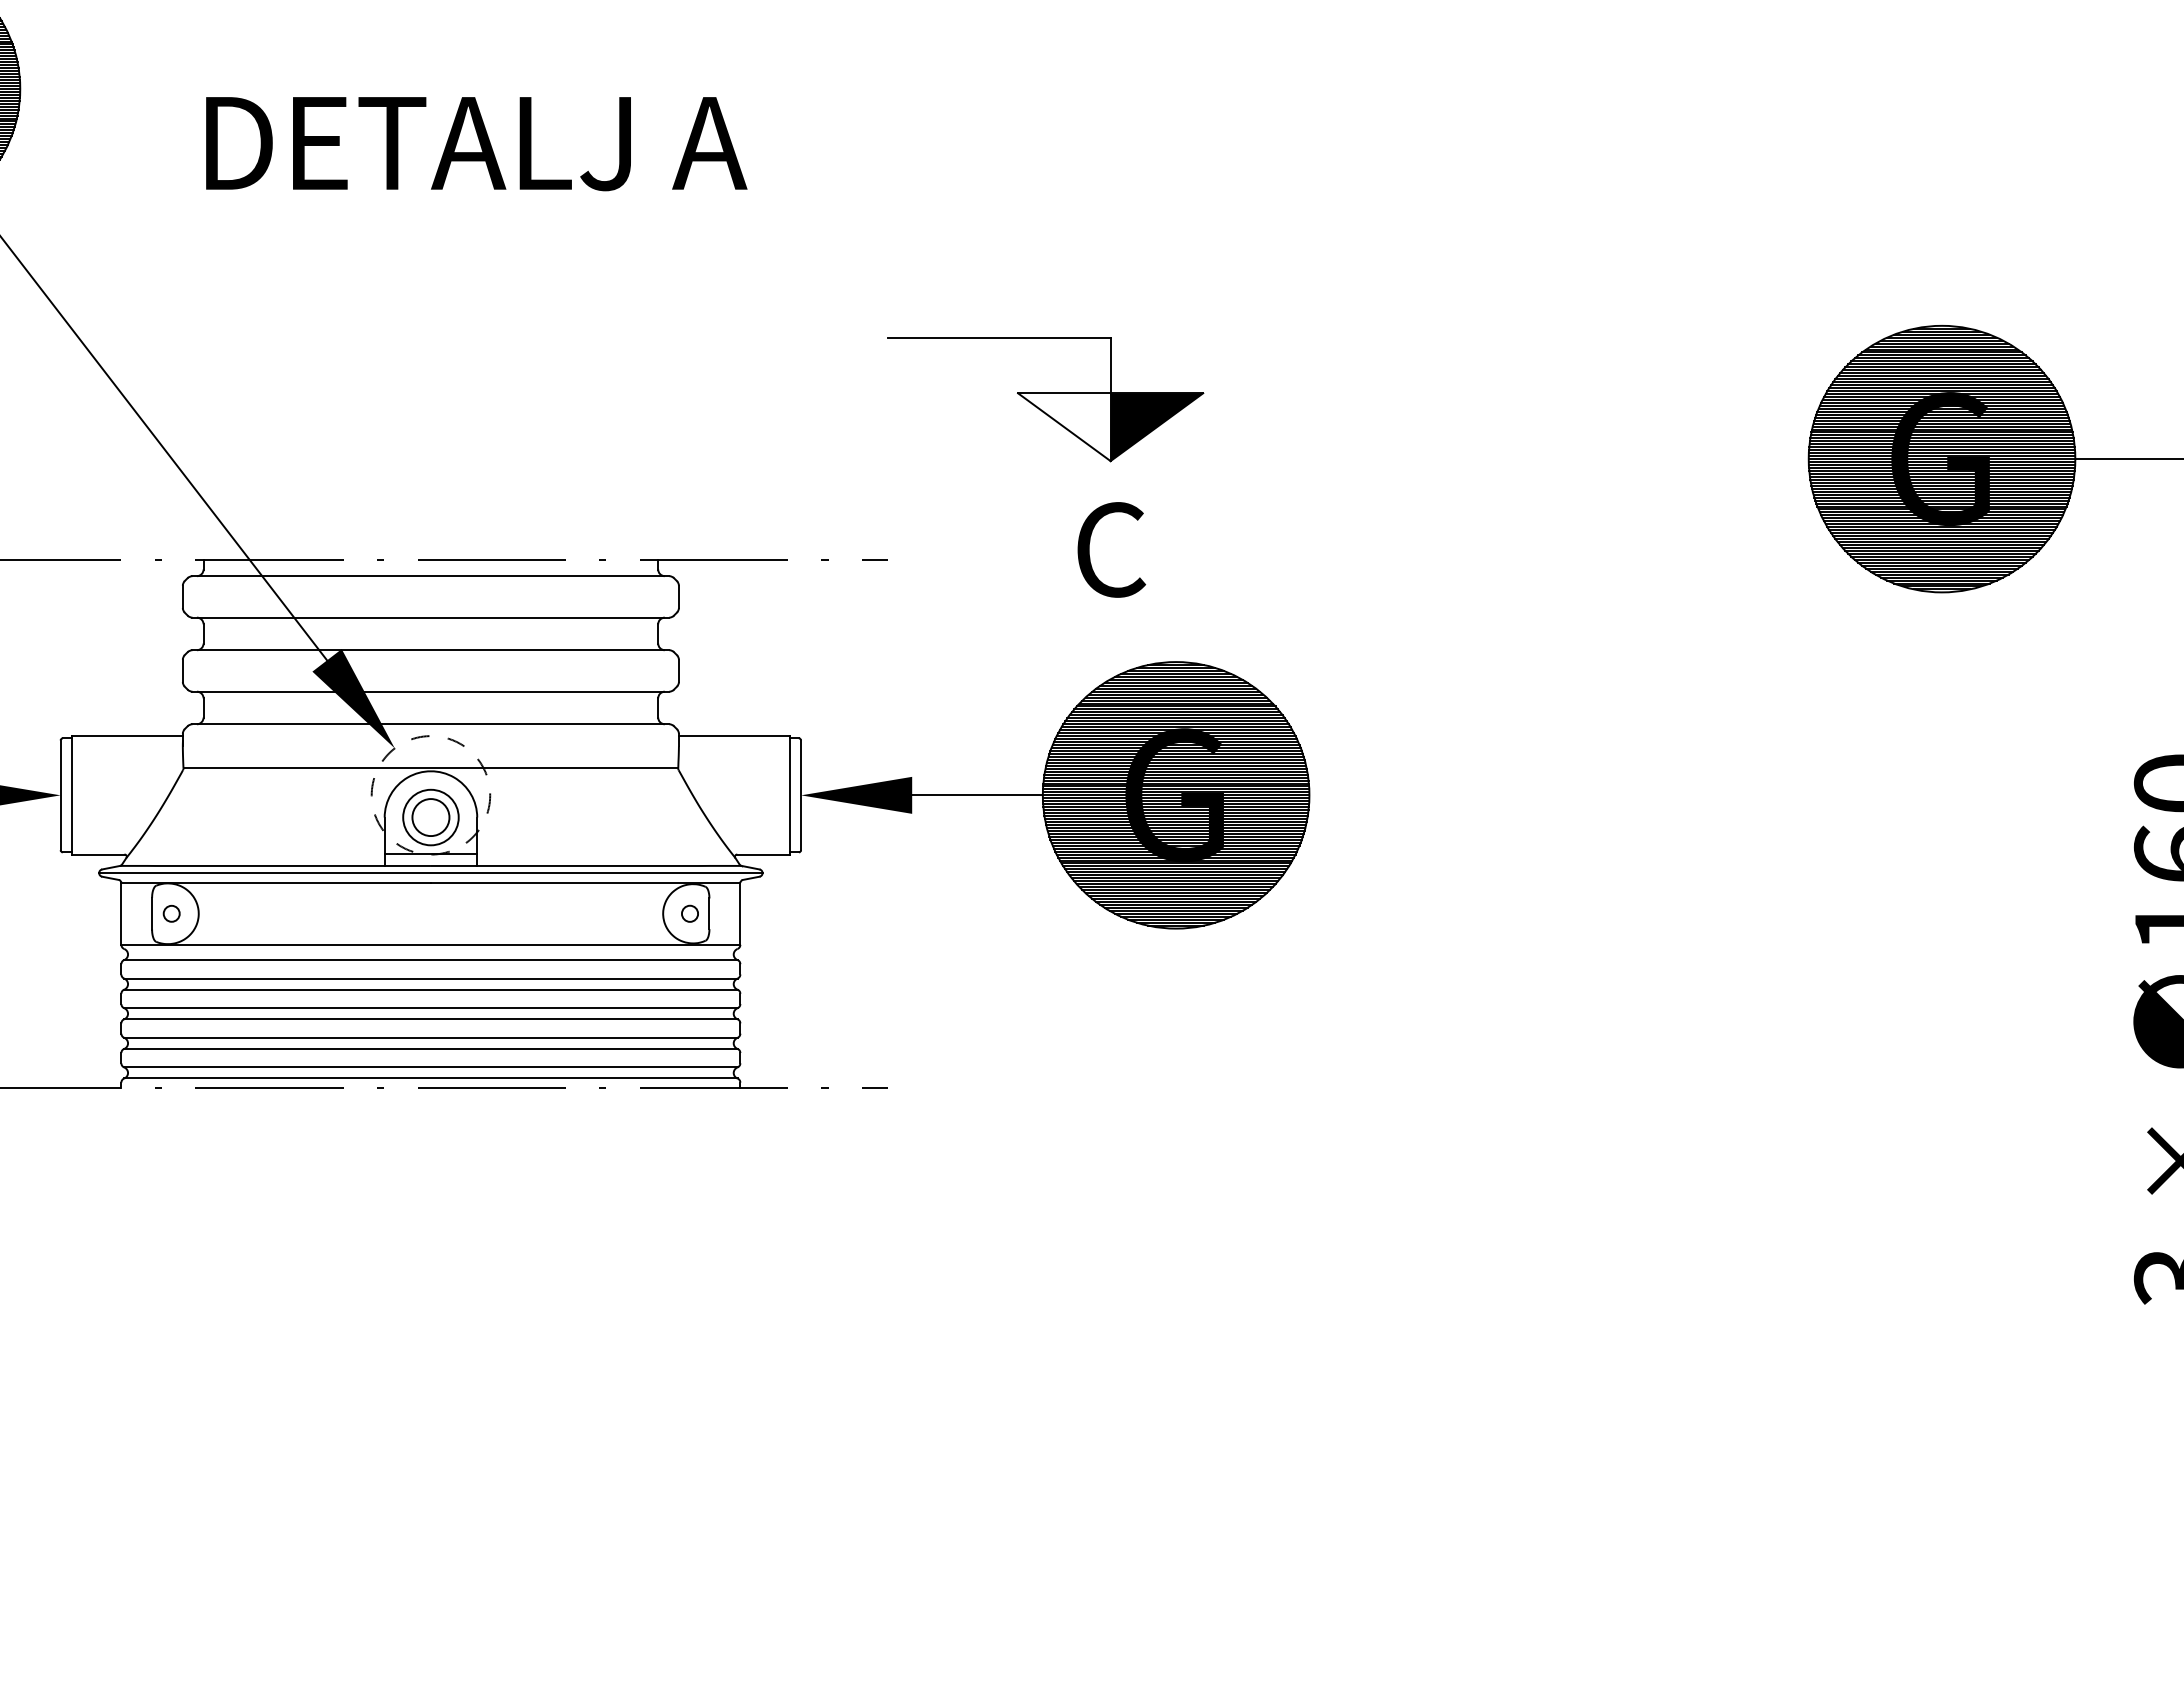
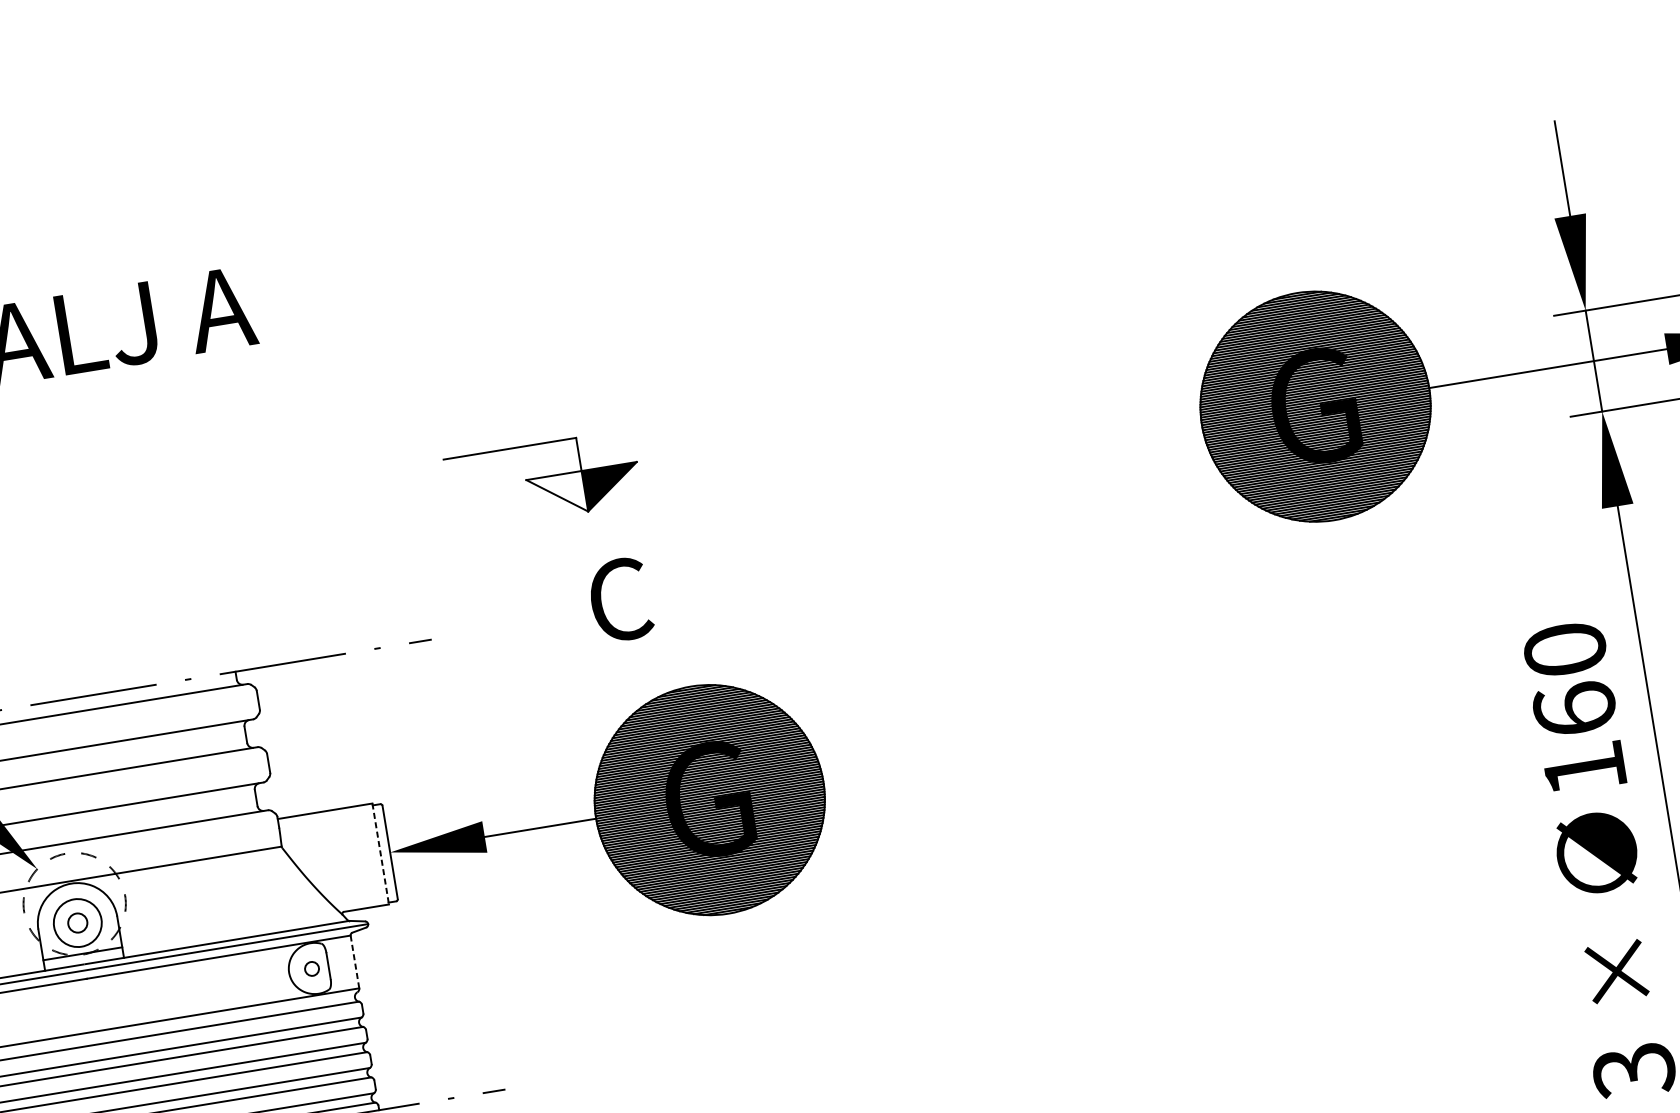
part: (1045, 399) -> (543, 480), size x0.7
line: (790, 795) -> (381, 854), solid -> dashed
circle: (430, 817) -> (77, 923), size x0.6
line: (740, 913) -> (355, 961), solid -> dashed

